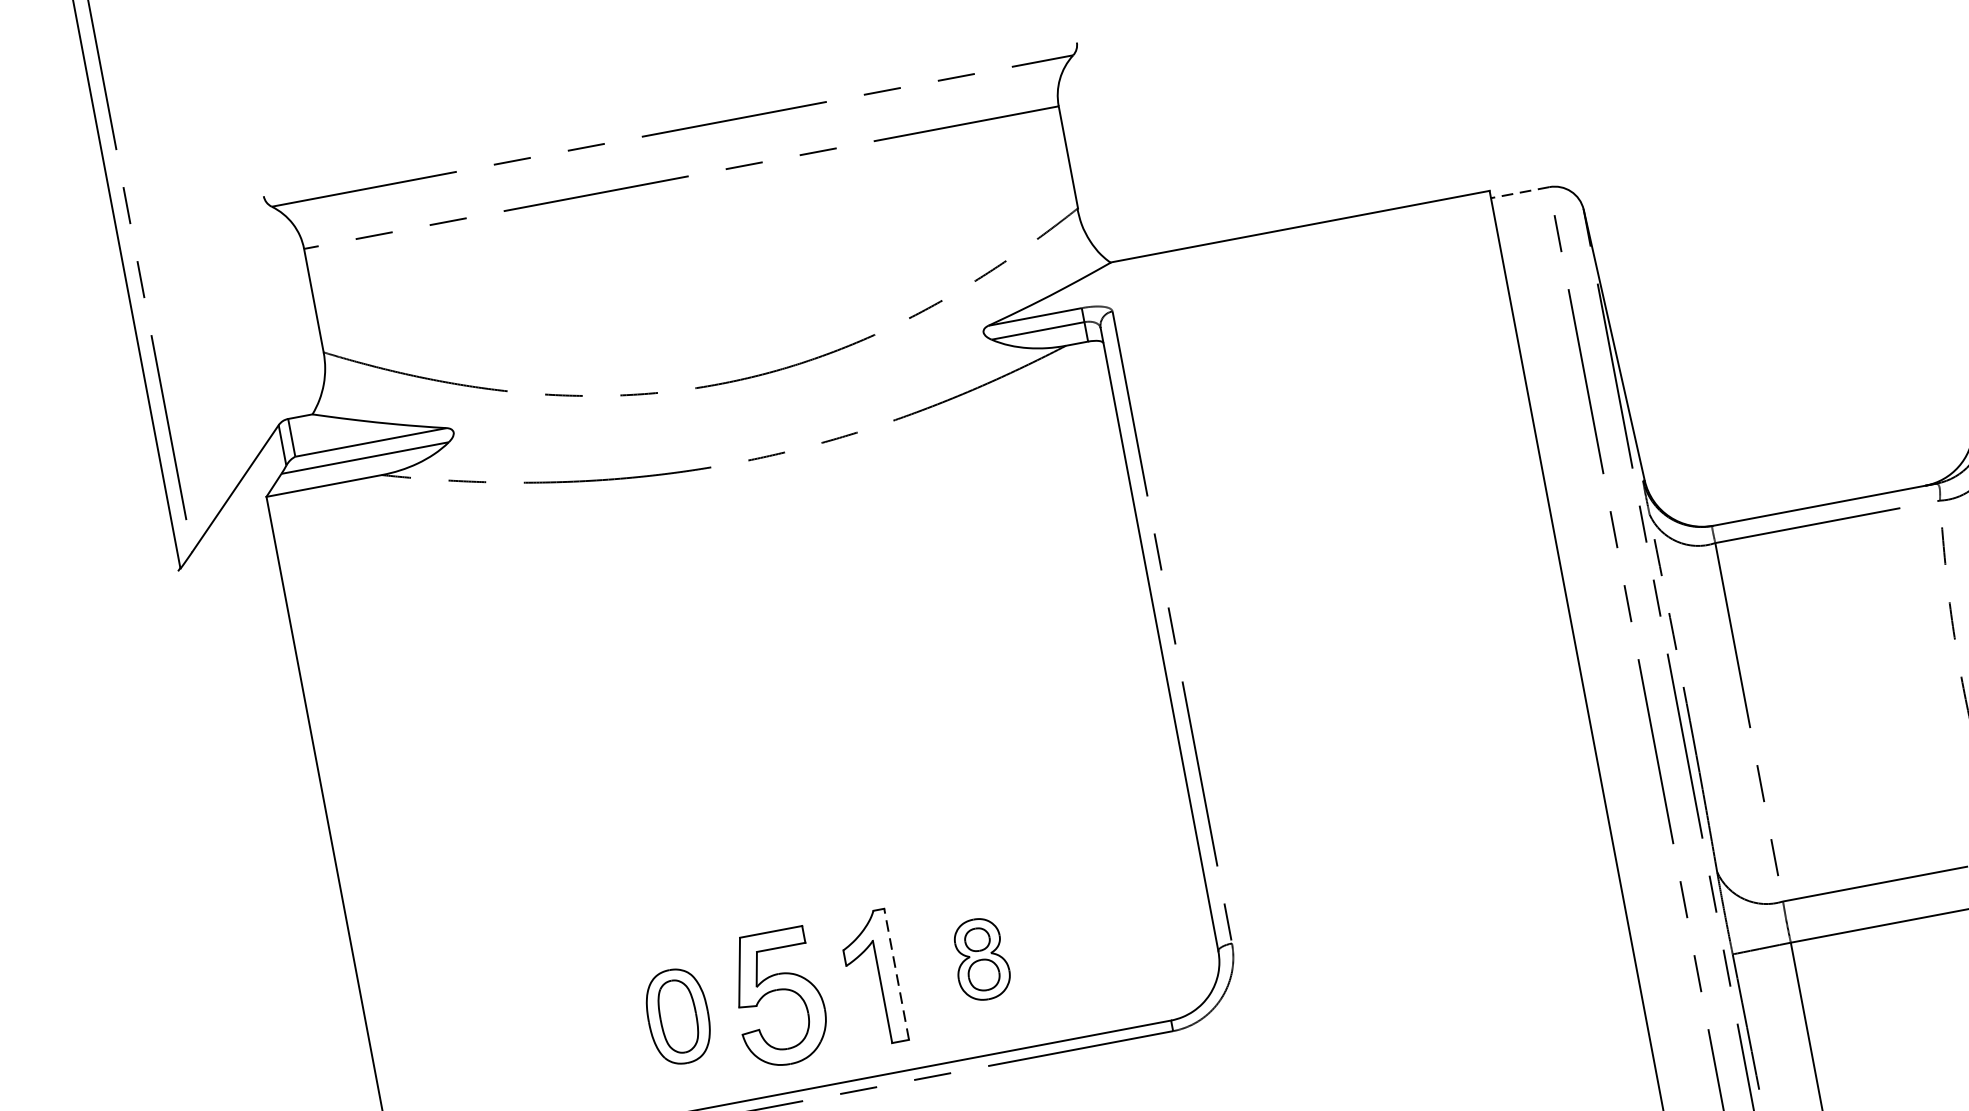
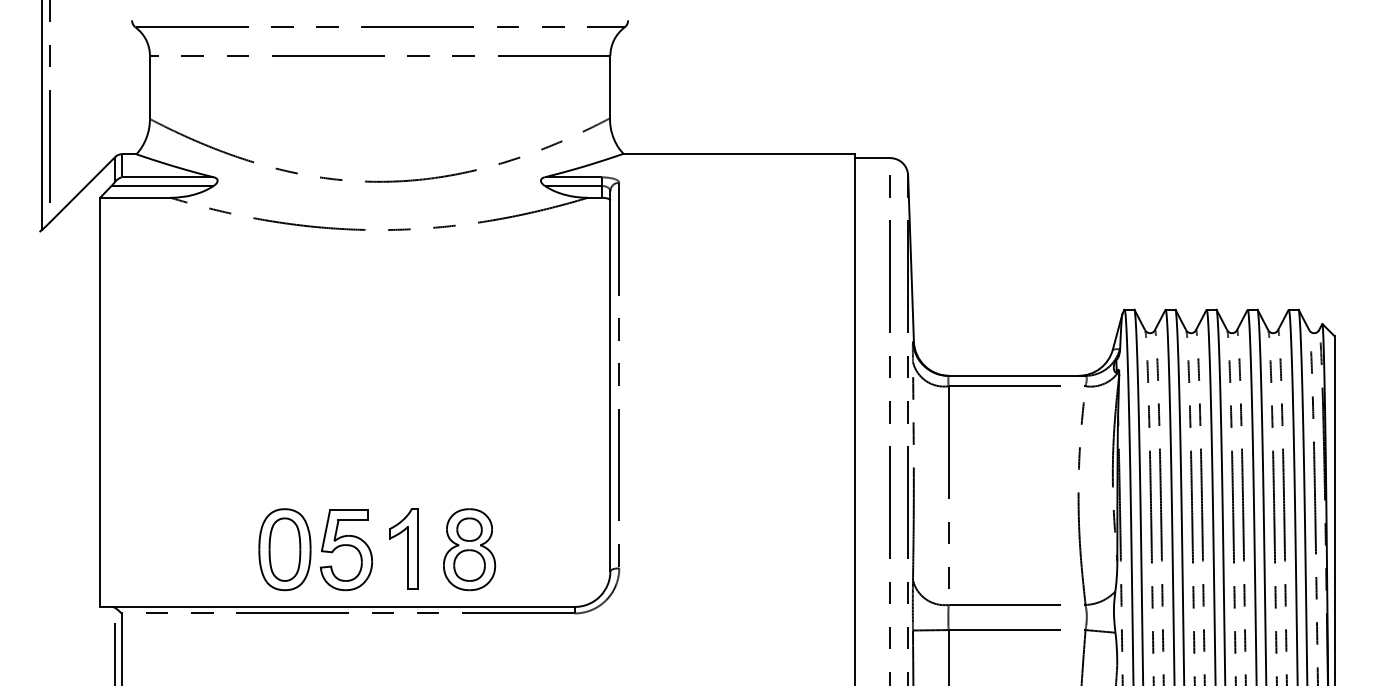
line: (1520, 193) -> (872, 158), dashed -> solid
part: (980, 958) -> (469, 549), size x1.67
line: (897, 974) -> (418, 549), dashed -> solid
part: (677, 1016) -> (284, 549), size x1.43

